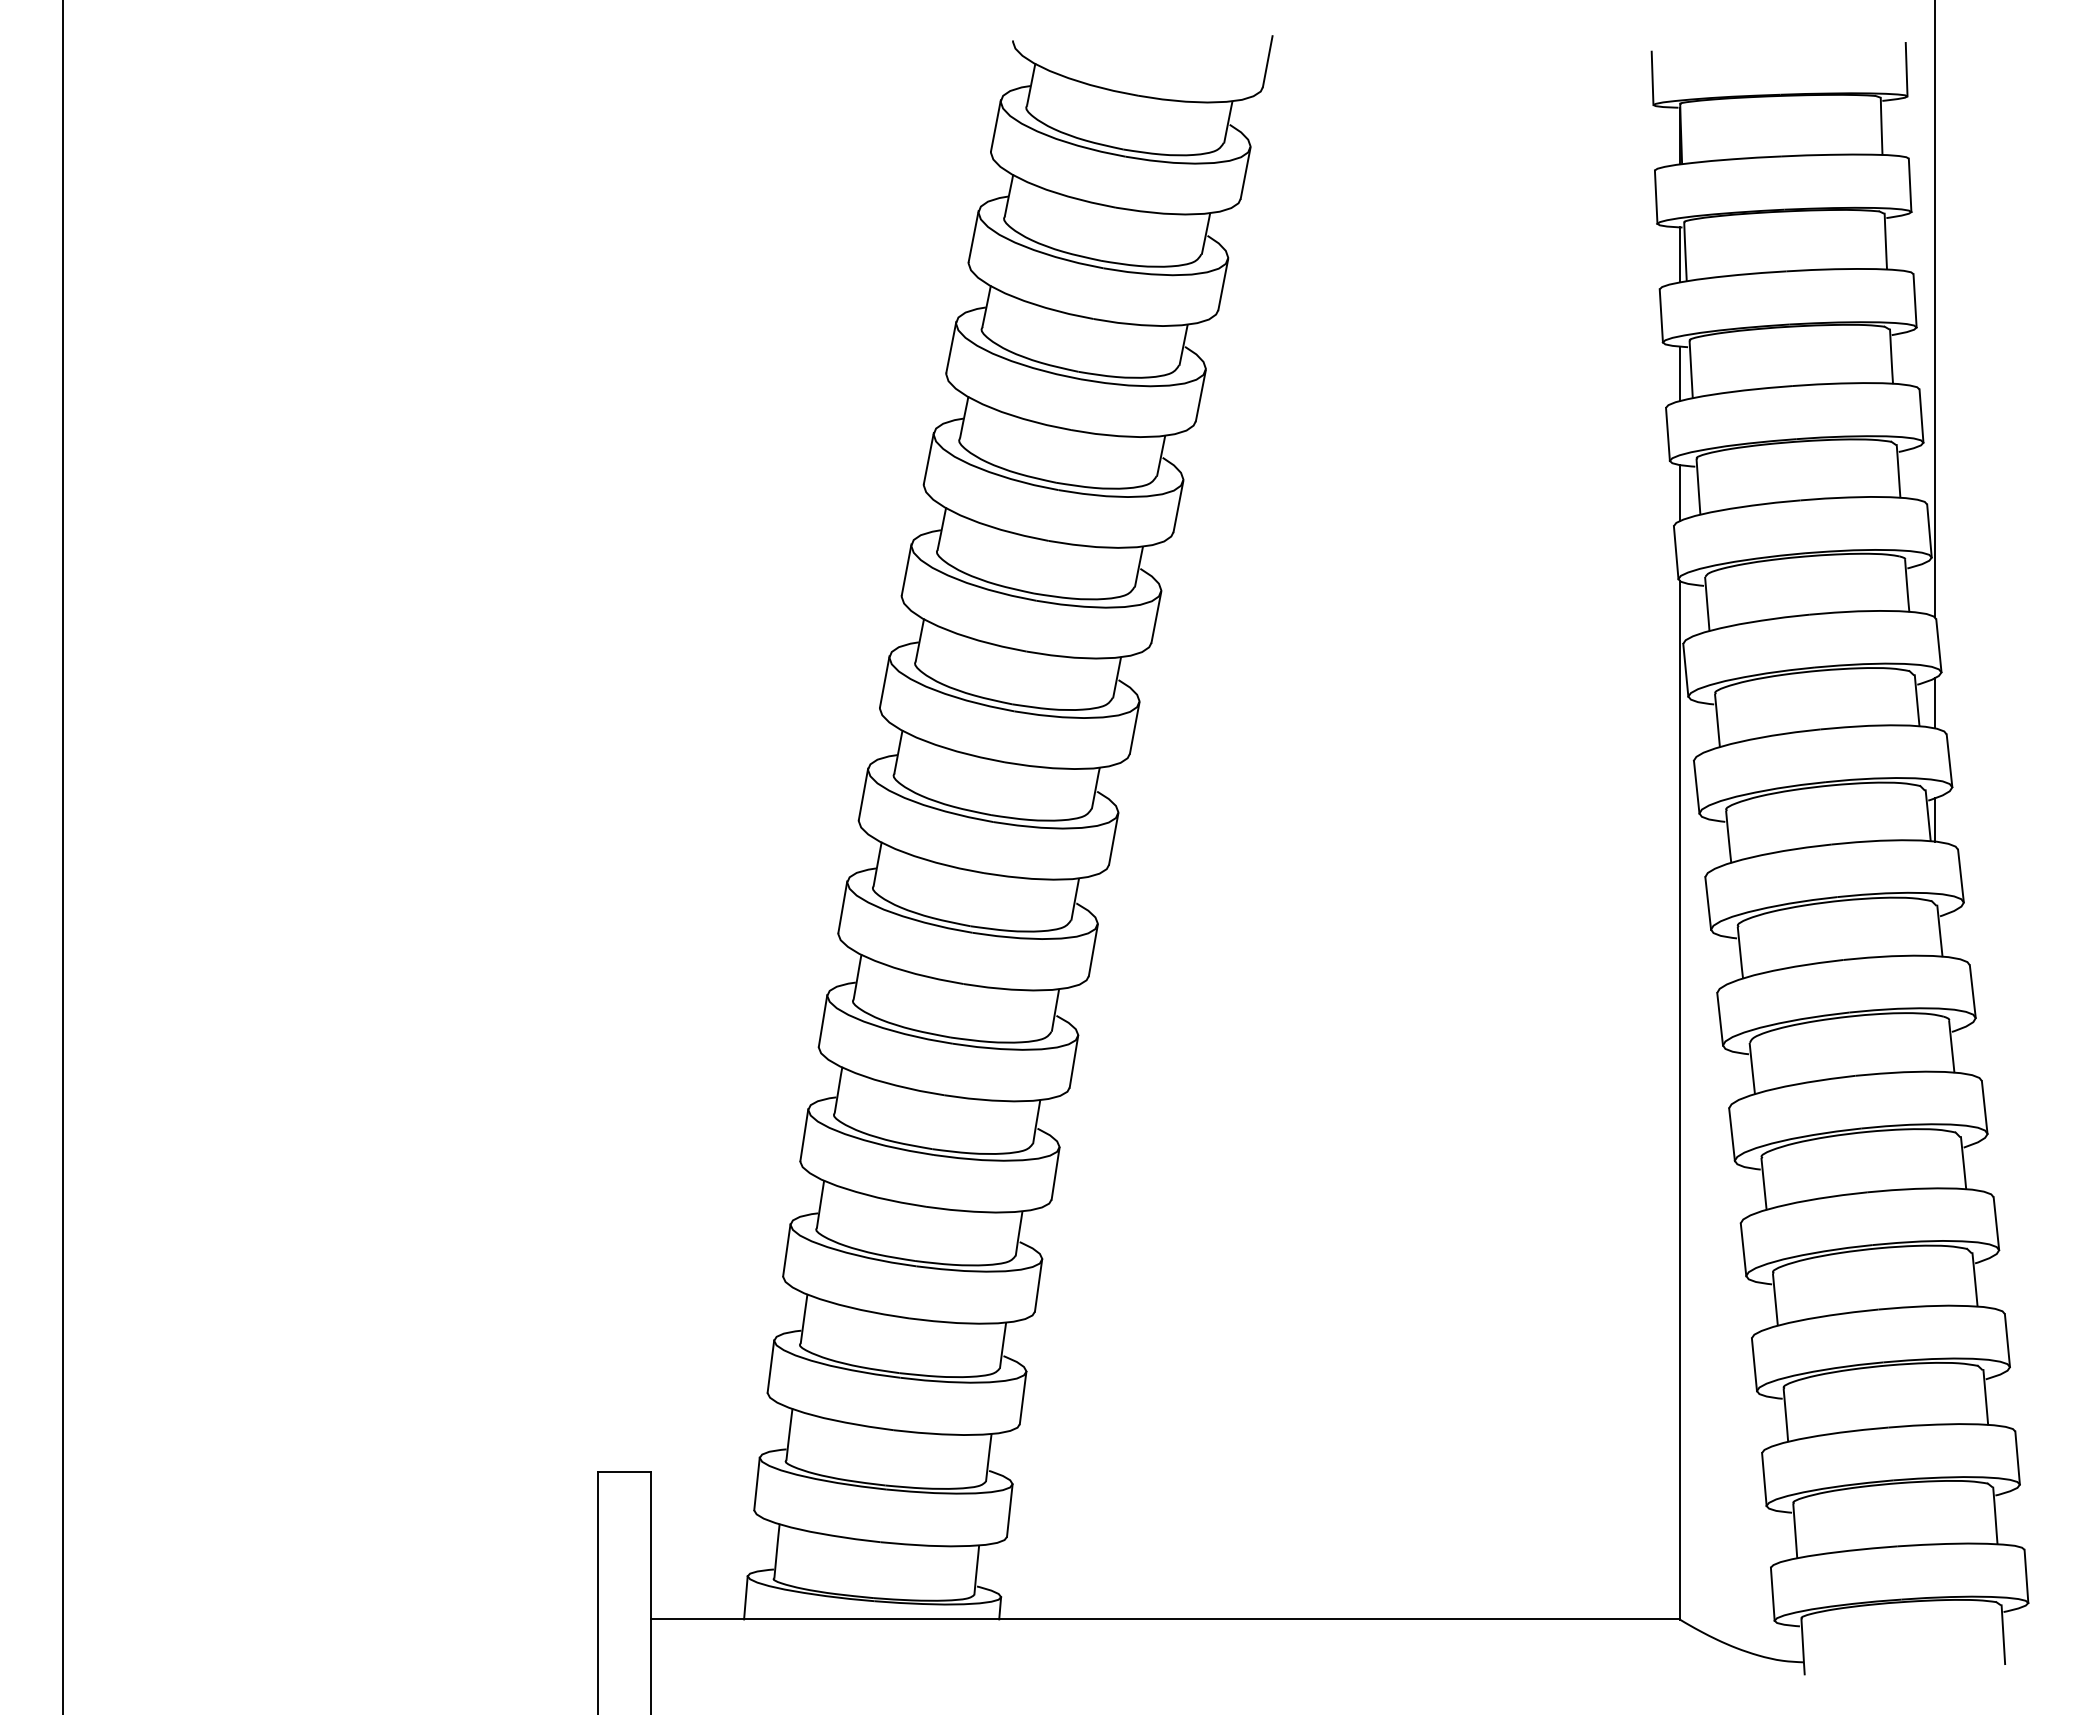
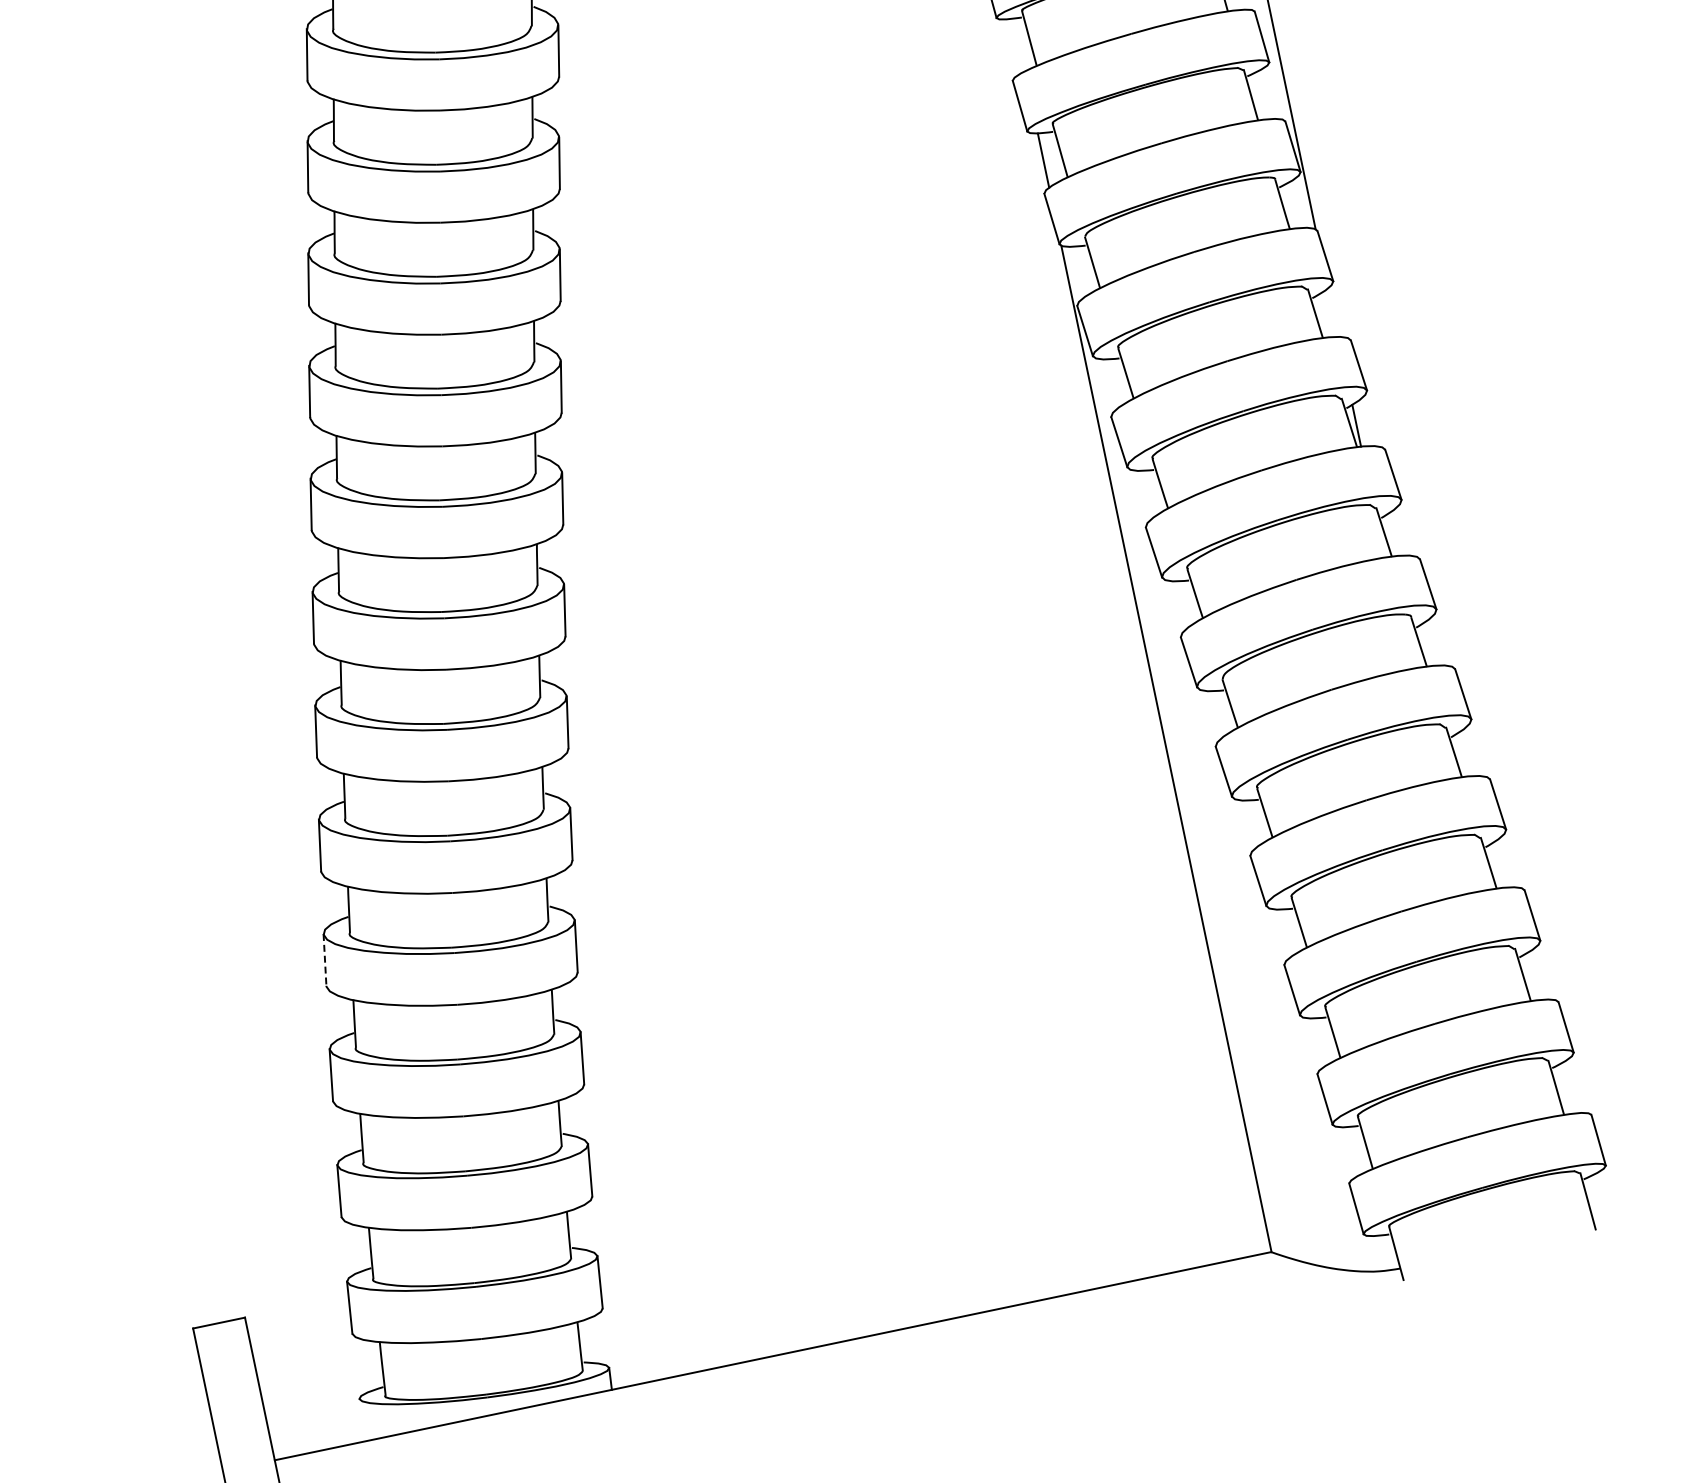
line: (1679, 373) -> (1018, 44), removed
line: (1934, 703) -> (1332, 312), removed
line: (804, 1135) -> (325, 960), solid -> dashed
line: (745, 1597) -> (361, 1419), removed

